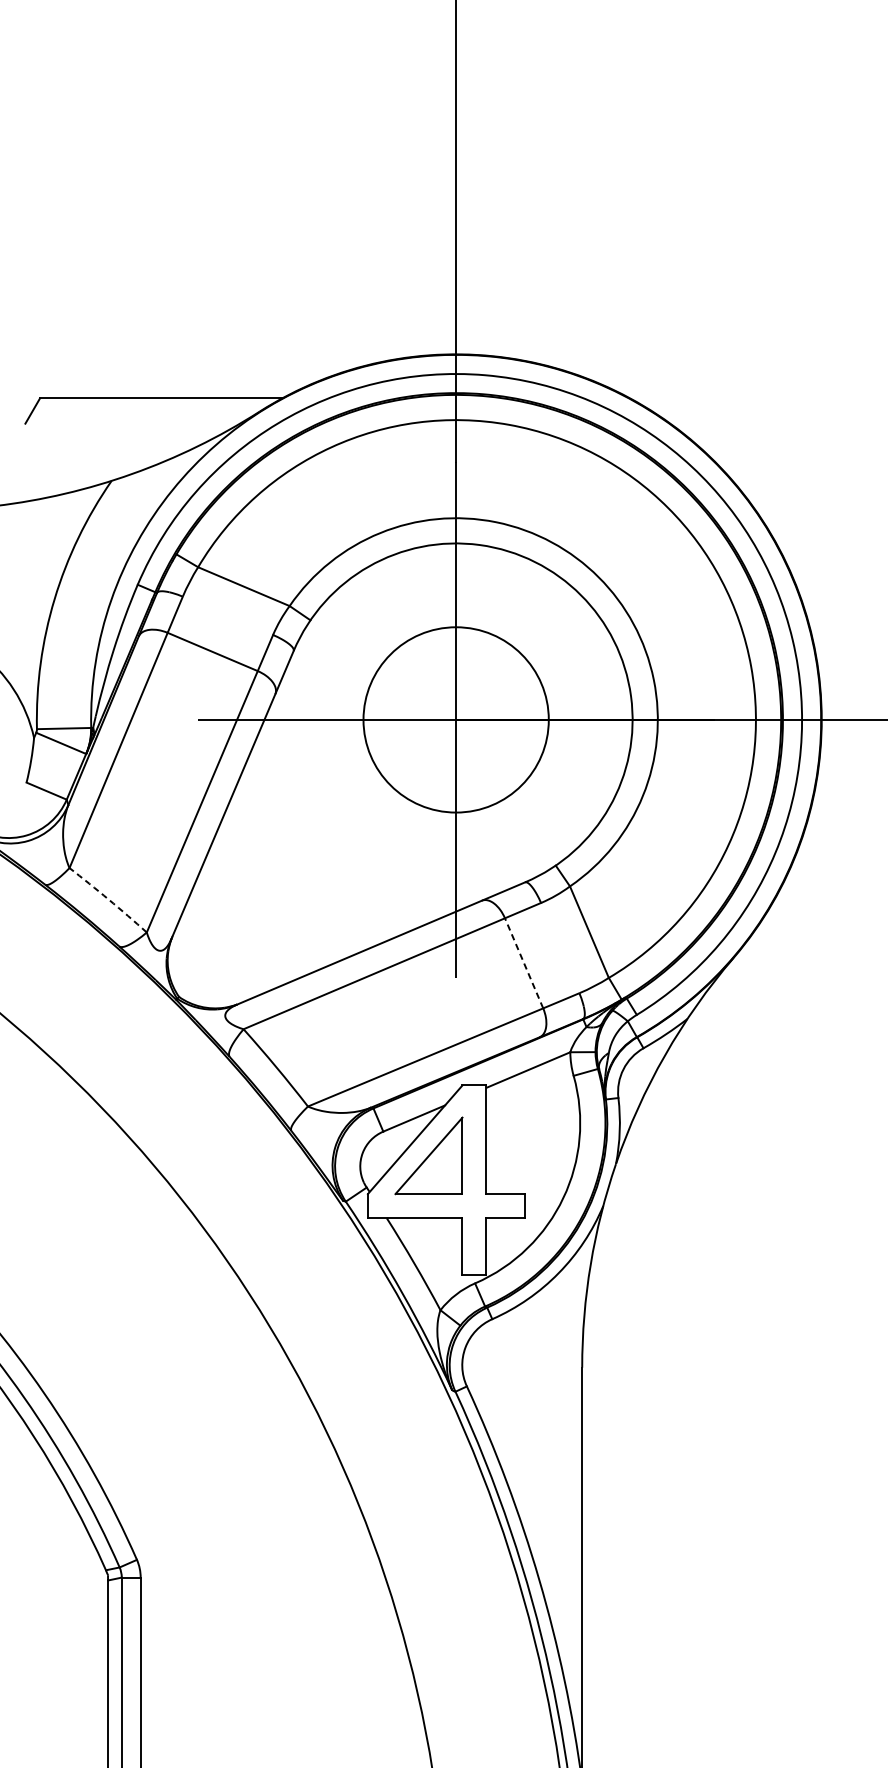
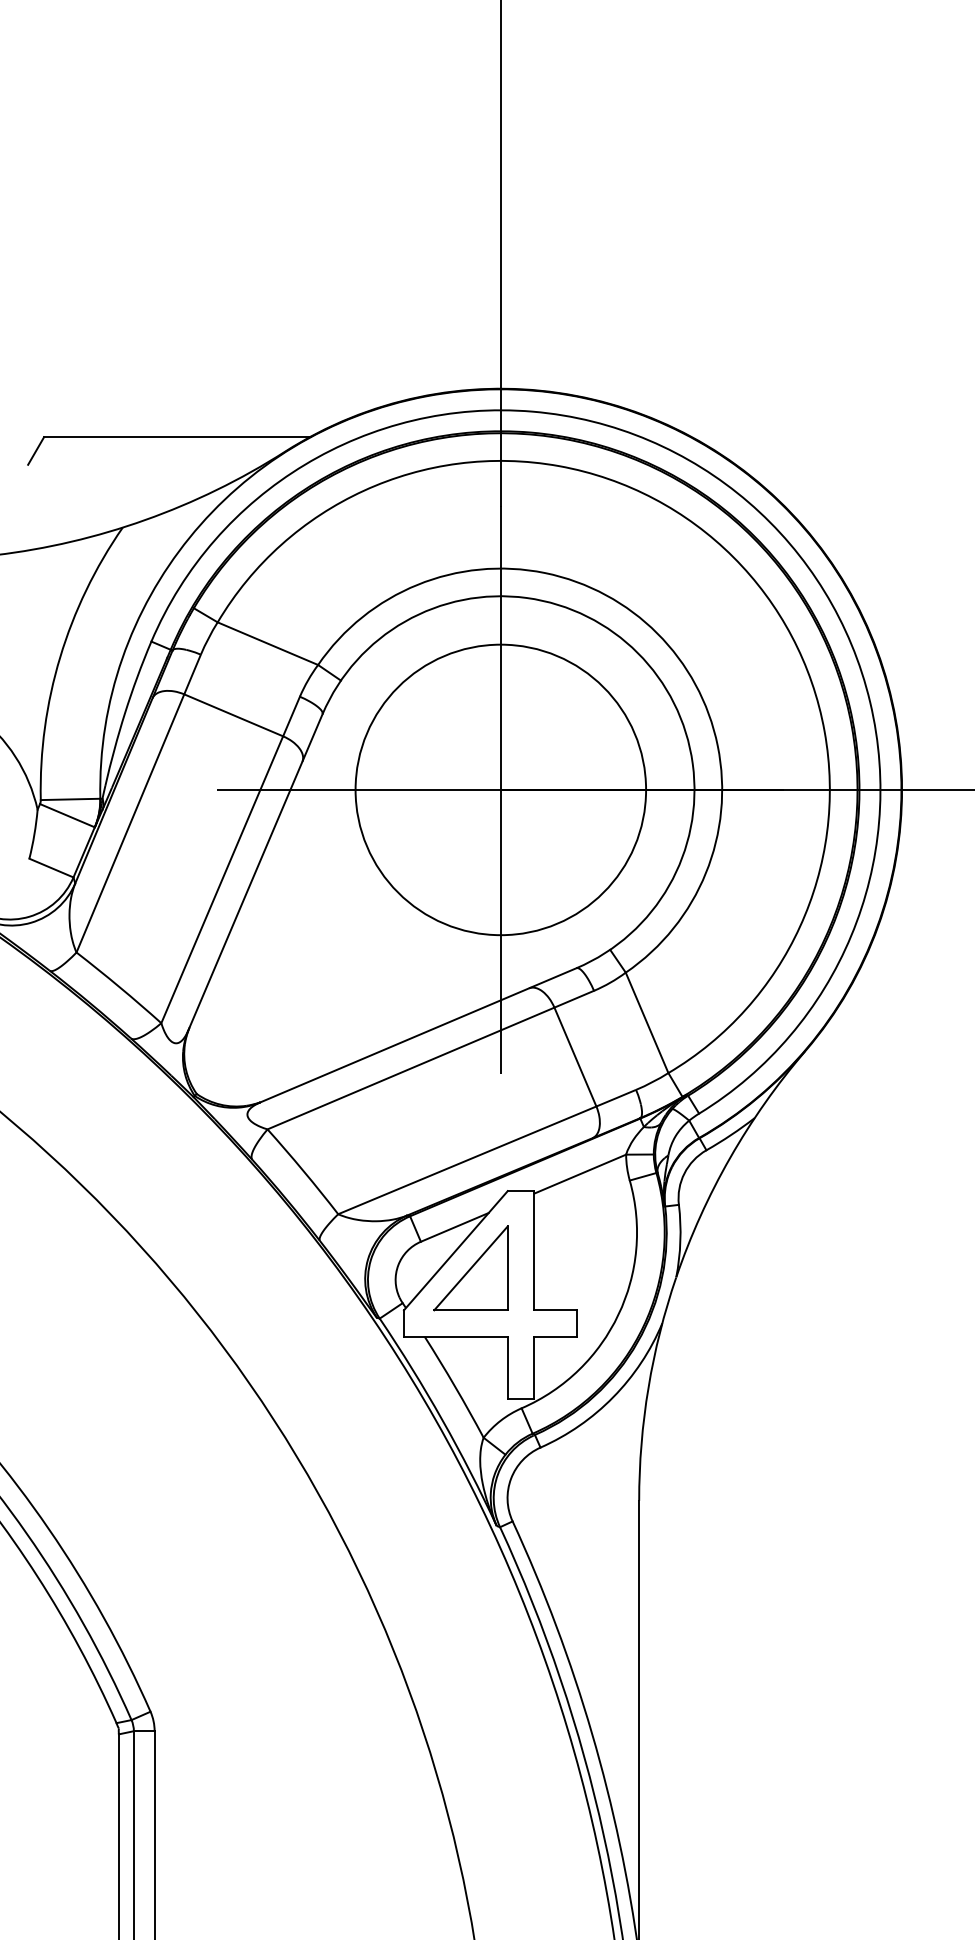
circle: (455, 719) -> (500, 789), size x1.43
arc: (108, 899) -> (119, 987), dashed -> solid
line: (524, 963) -> (575, 1057), dashed -> solid

